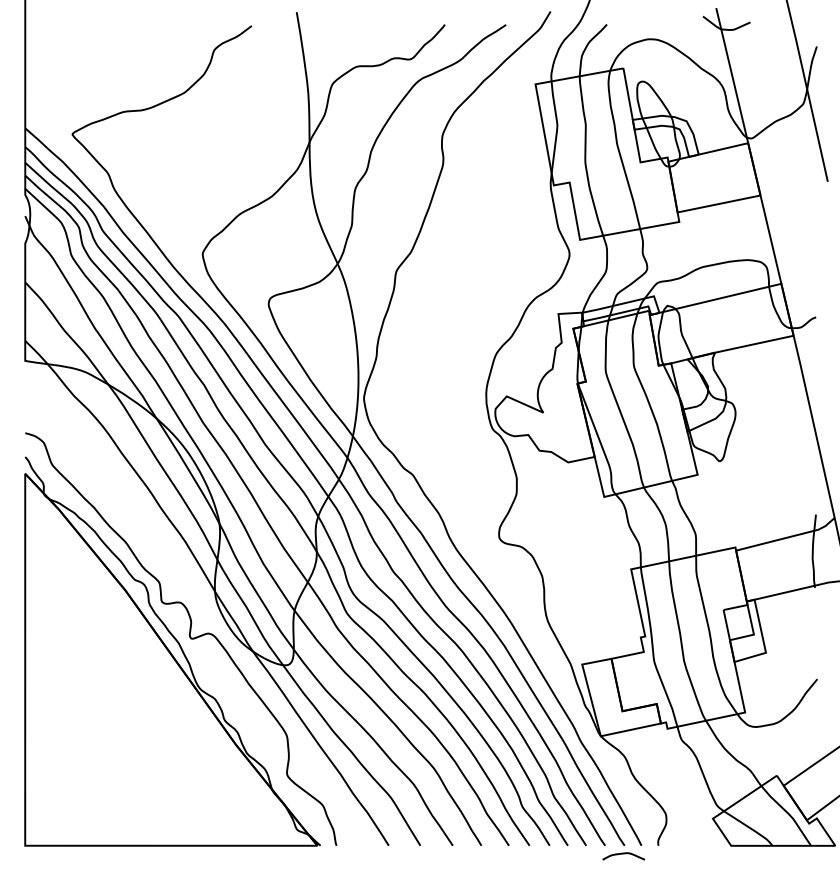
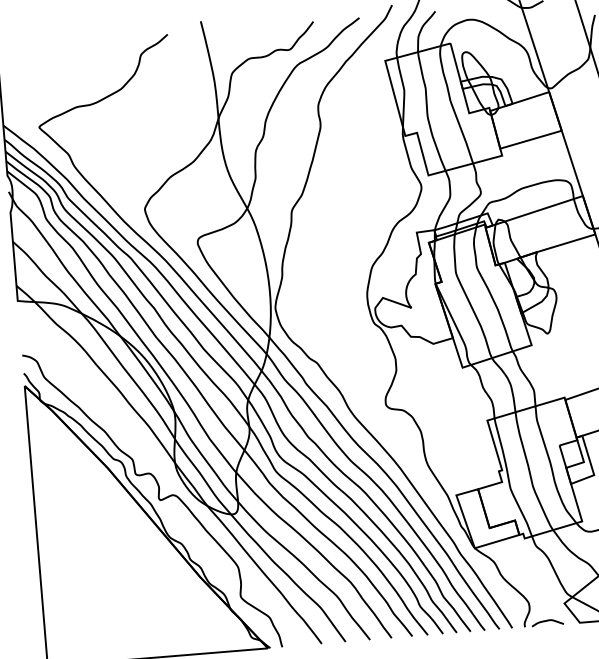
curve: (623, 854) -> (547, 621), moved

